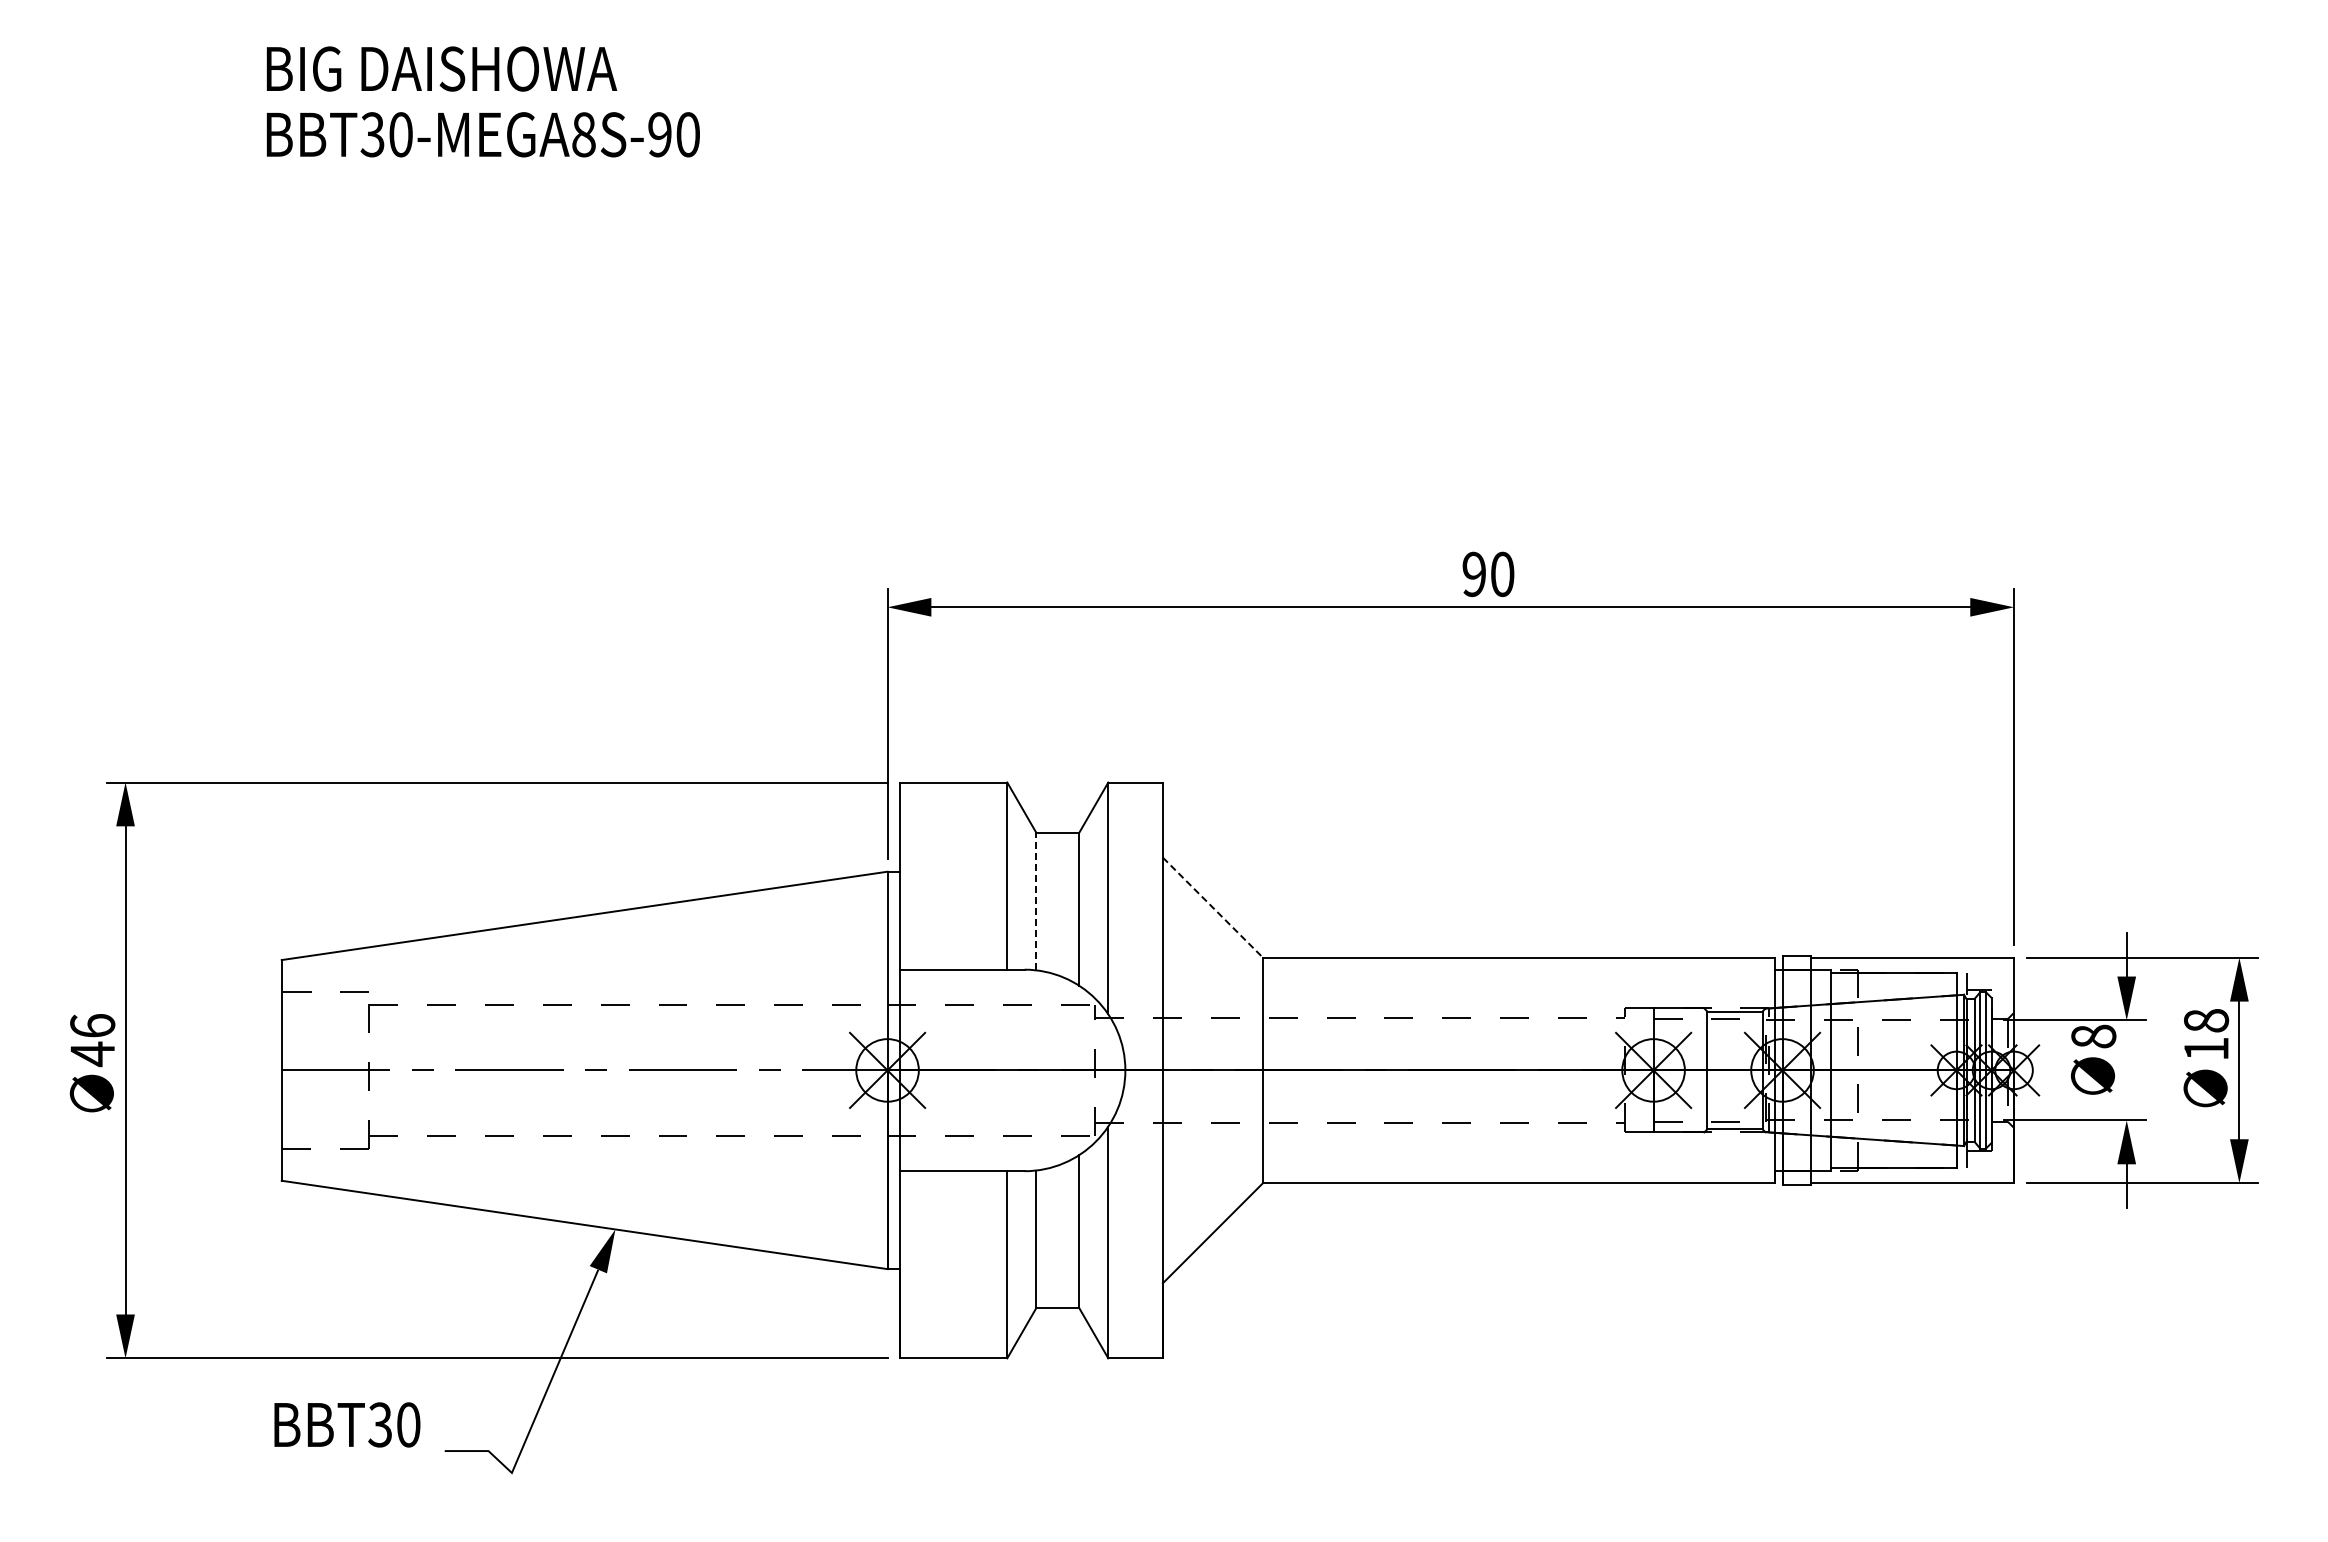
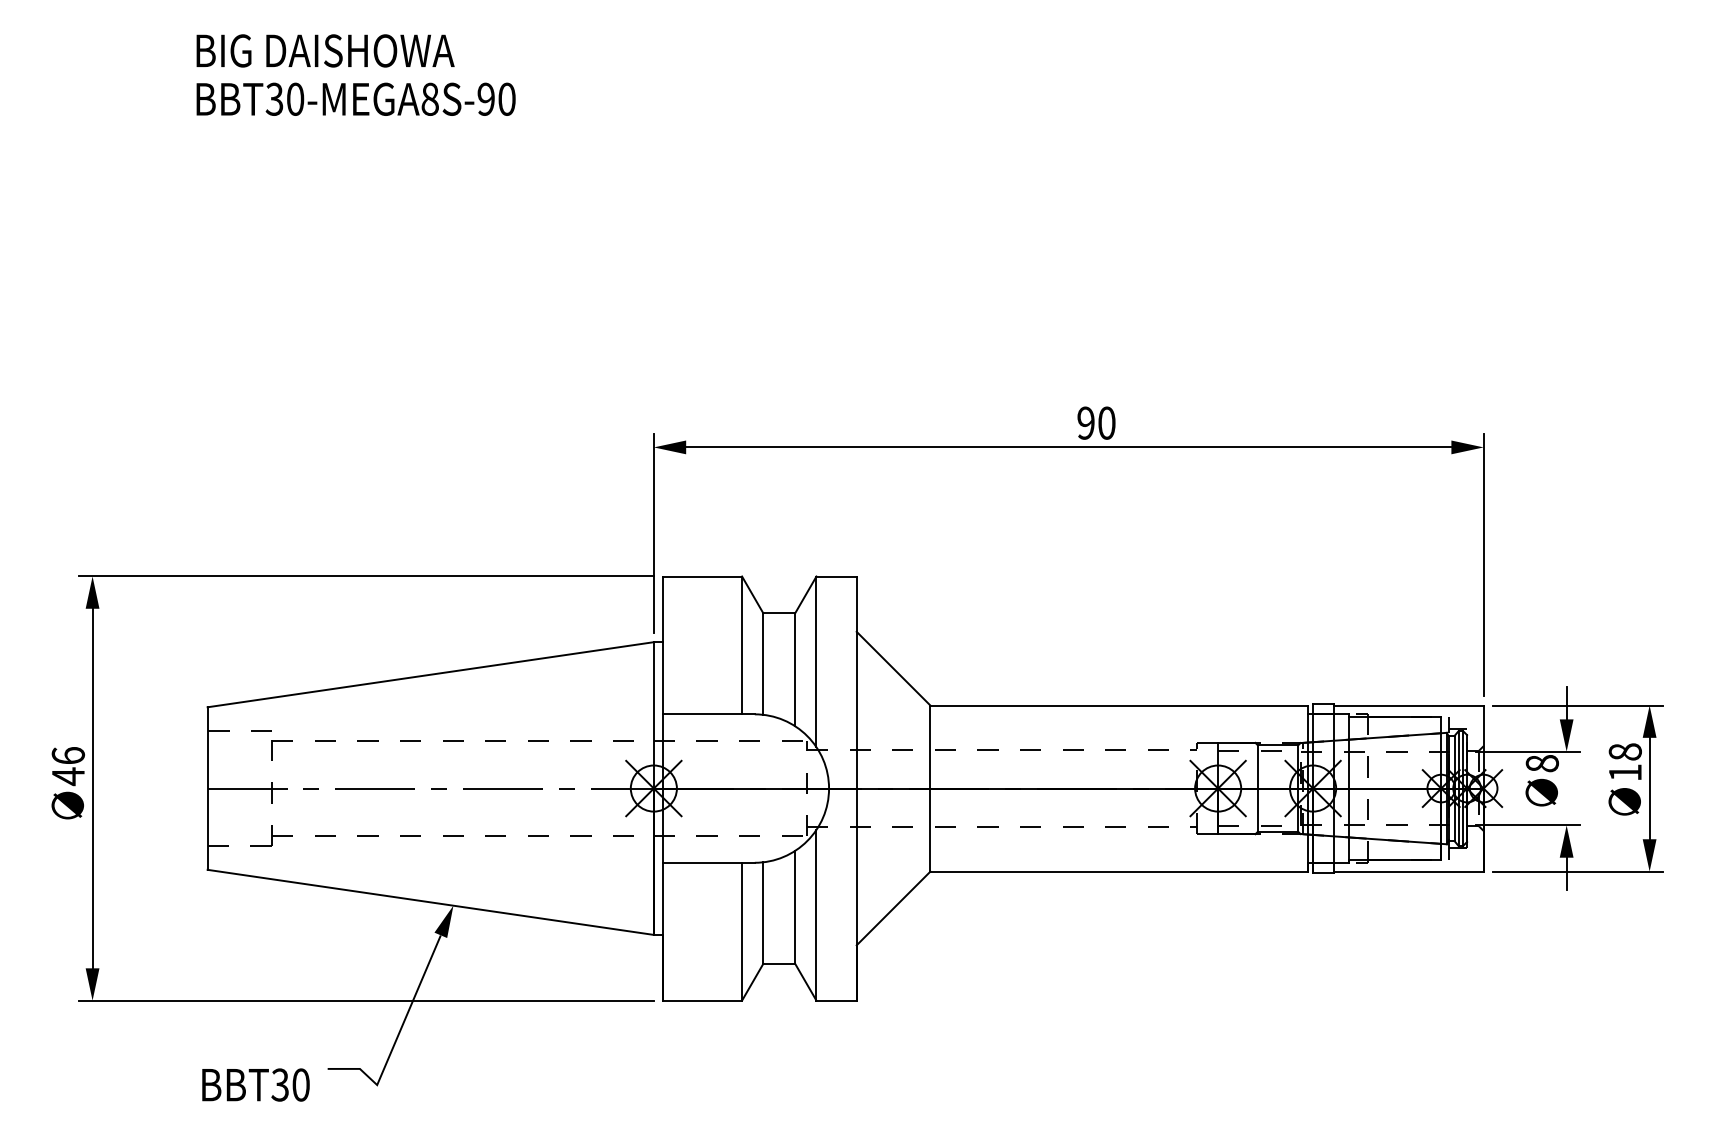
line: (1036, 901) -> (763, 664), dashed -> solid
line: (1213, 907) -> (893, 668), dashed -> solid
text: (347, 1424) -> (256, 1084), moved

